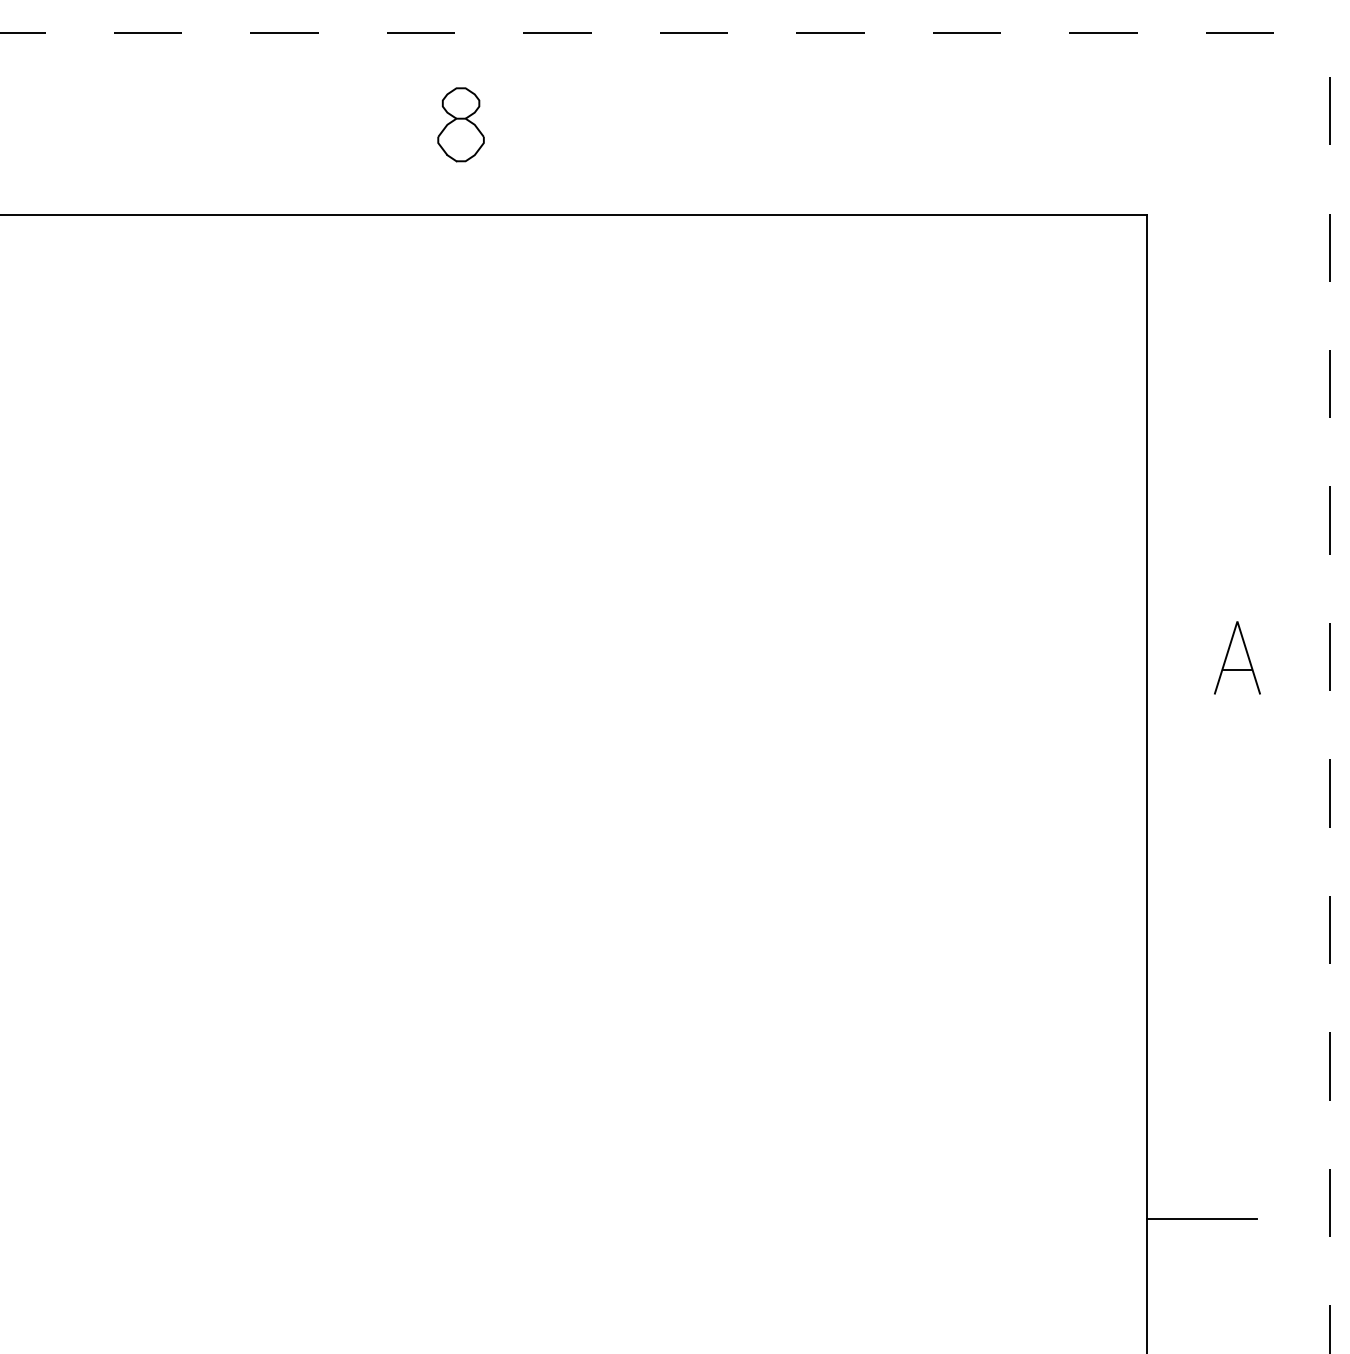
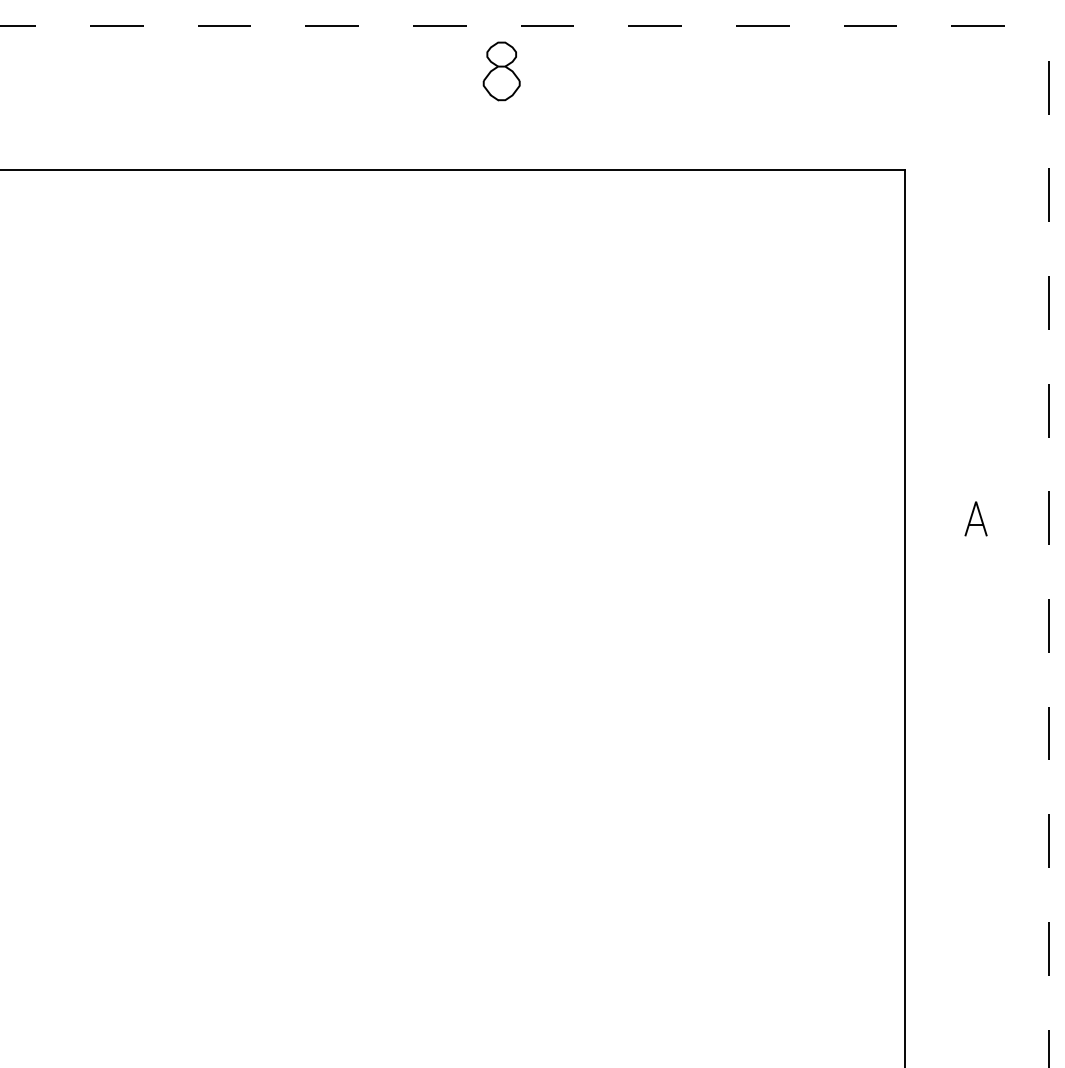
part: (460, 124) -> (501, 71), moved
part: (1236, 657) -> (975, 518), size x0.6
line: (1202, 1218) -> (948, 961), removed

